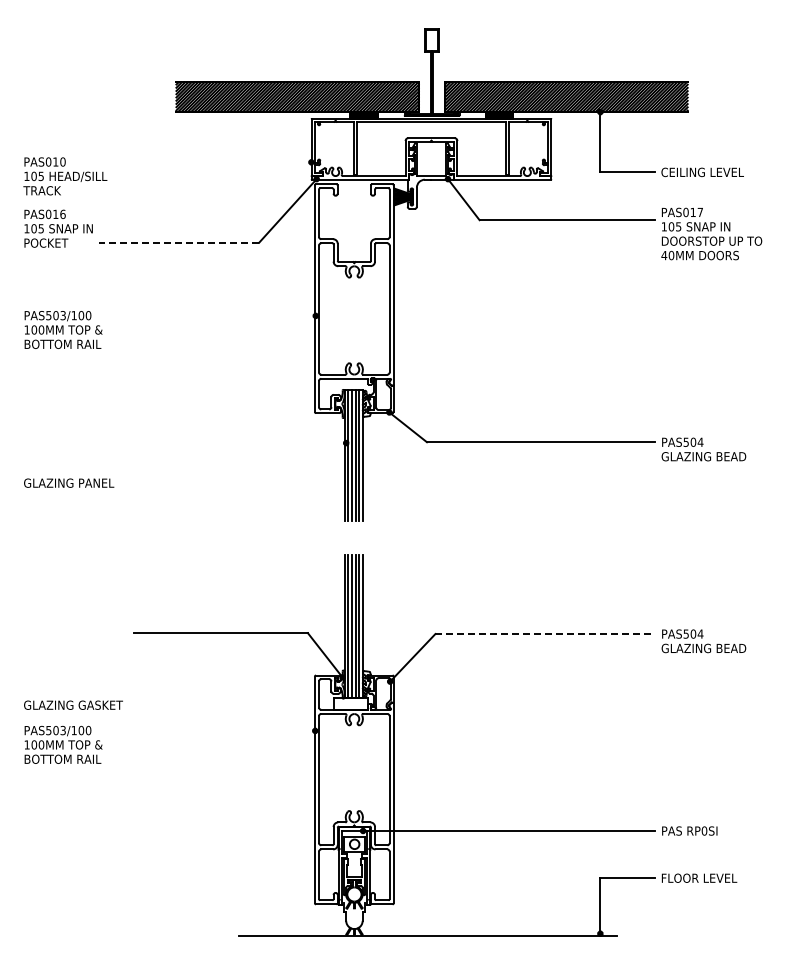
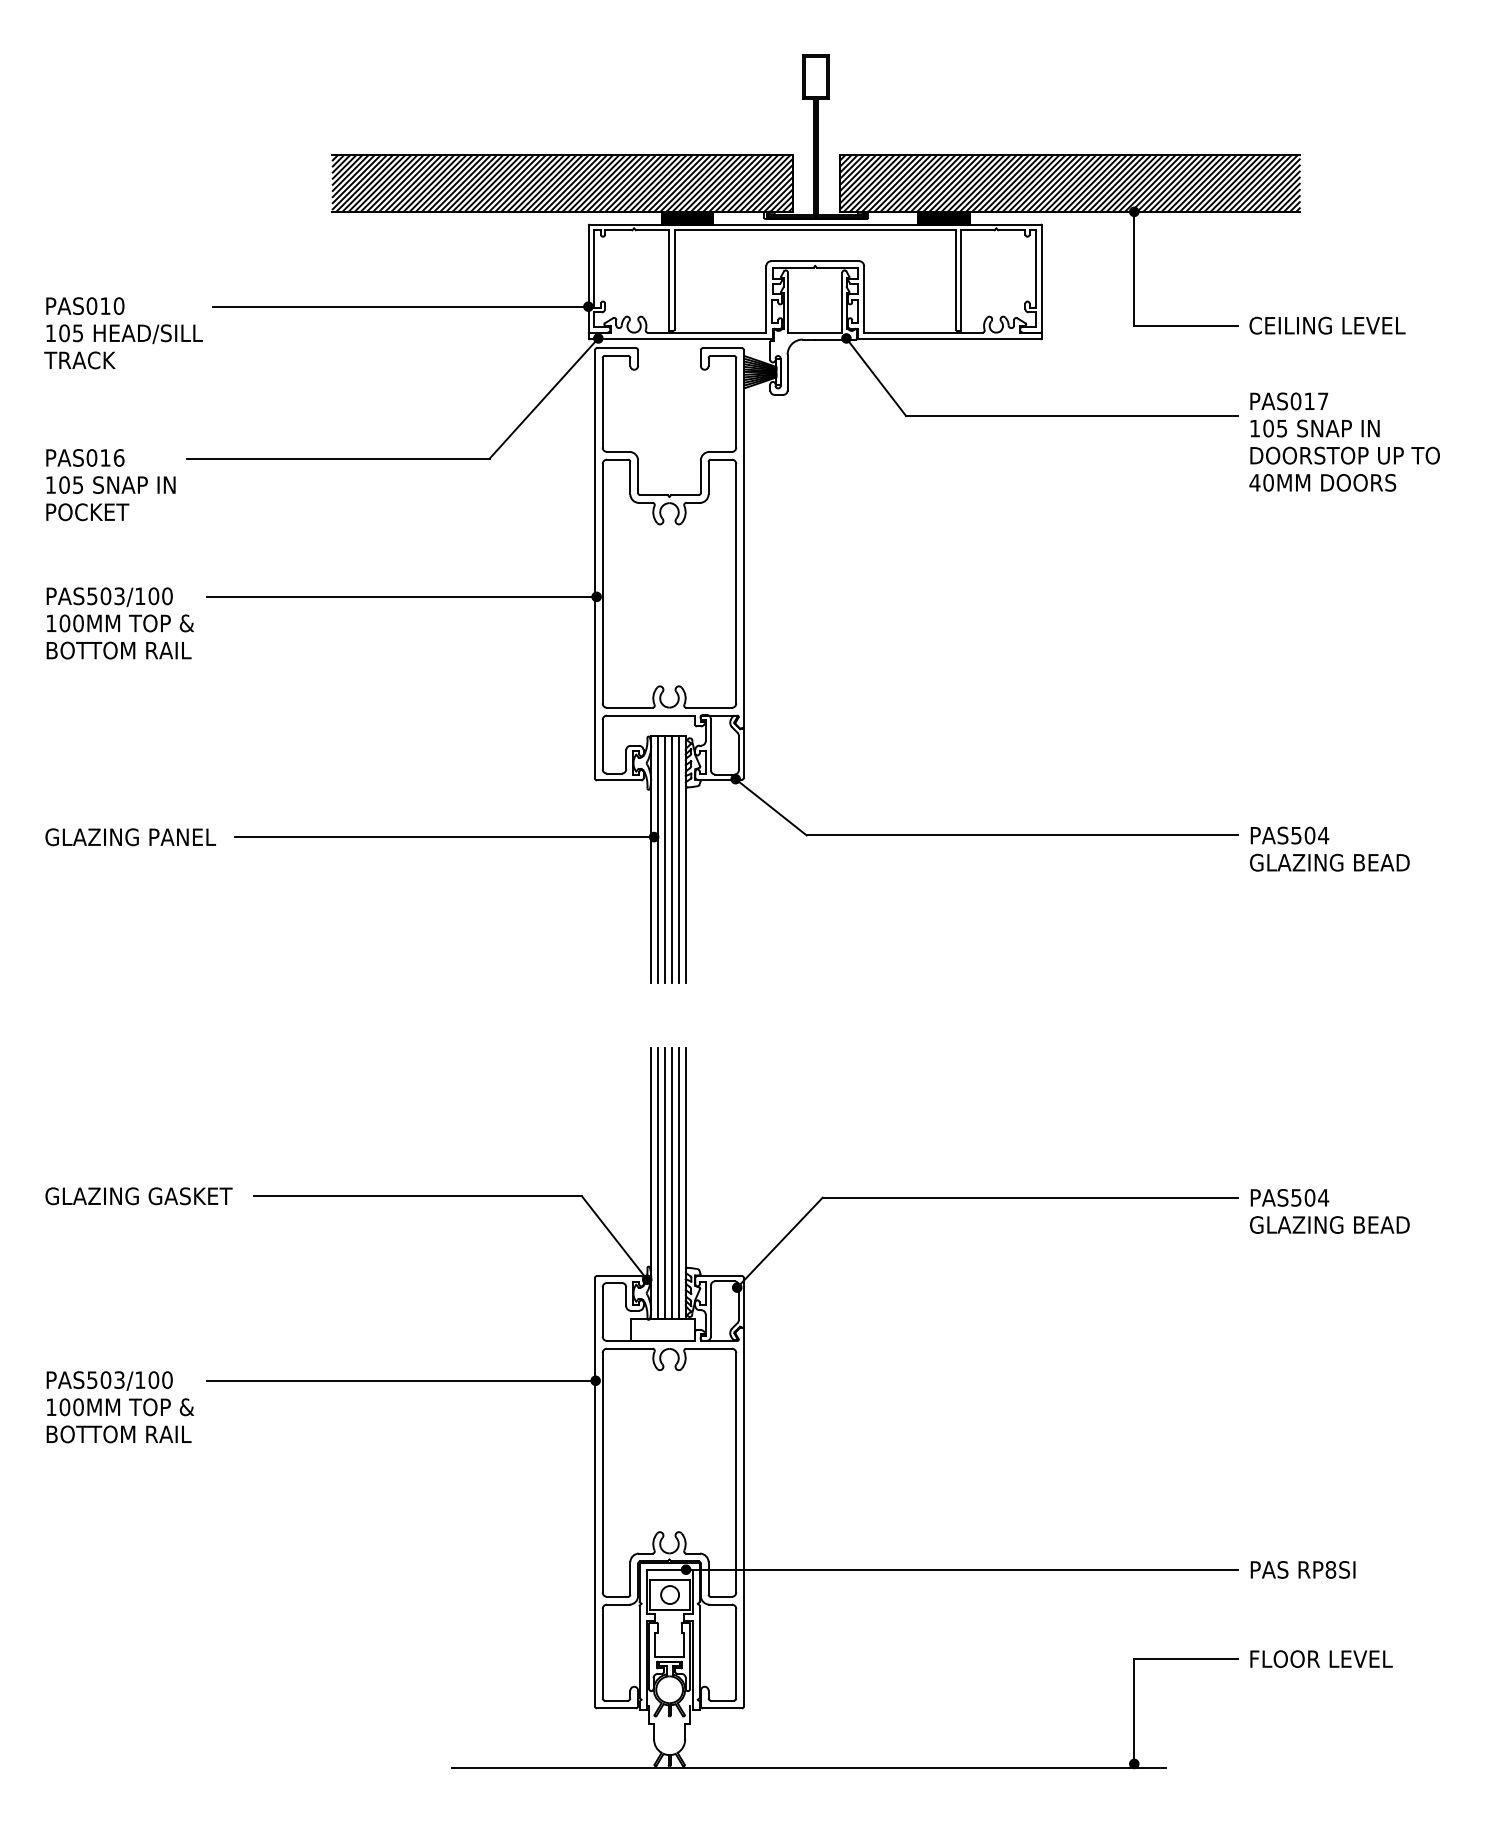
line: (211, 162) -> (399, 307), added
text: (58, 228) -> (110, 484), moved
line: (178, 242) -> (337, 458), dashed -> solid
line: (212, 315) -> (401, 596), added
line: (235, 443) -> (444, 837), added
text: (69, 482) -> (131, 835), moved
line: (545, 634) -> (1030, 1198), dashed -> solid
text: (73, 704) -> (138, 1194), moved
line: (212, 730) -> (401, 1379), added
text: (704, 830) -> (1330, 1568), RP0SI -> RP8SI

